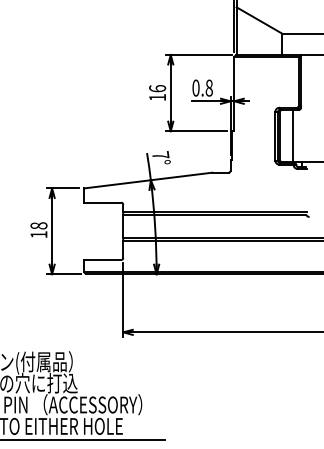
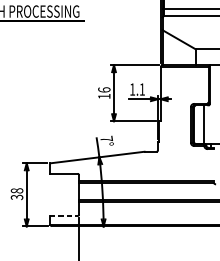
text: (202, 87) -> (137, 89), 0.8 -> 1.1
text: (38, 234) -> (16, 197), 18 -> 38
line: (102, 259) -> (63, 215), solid -> dashed

